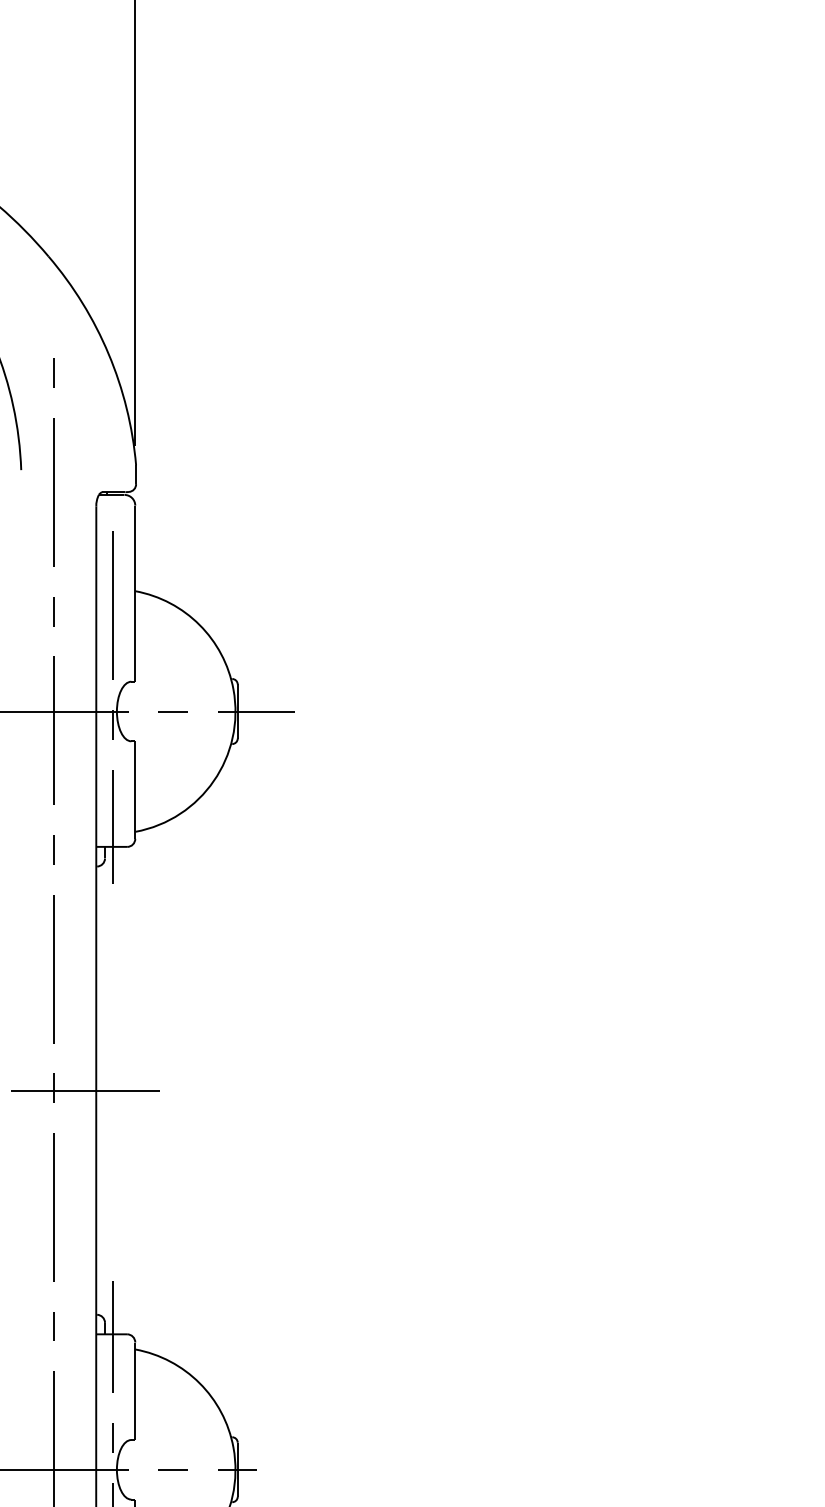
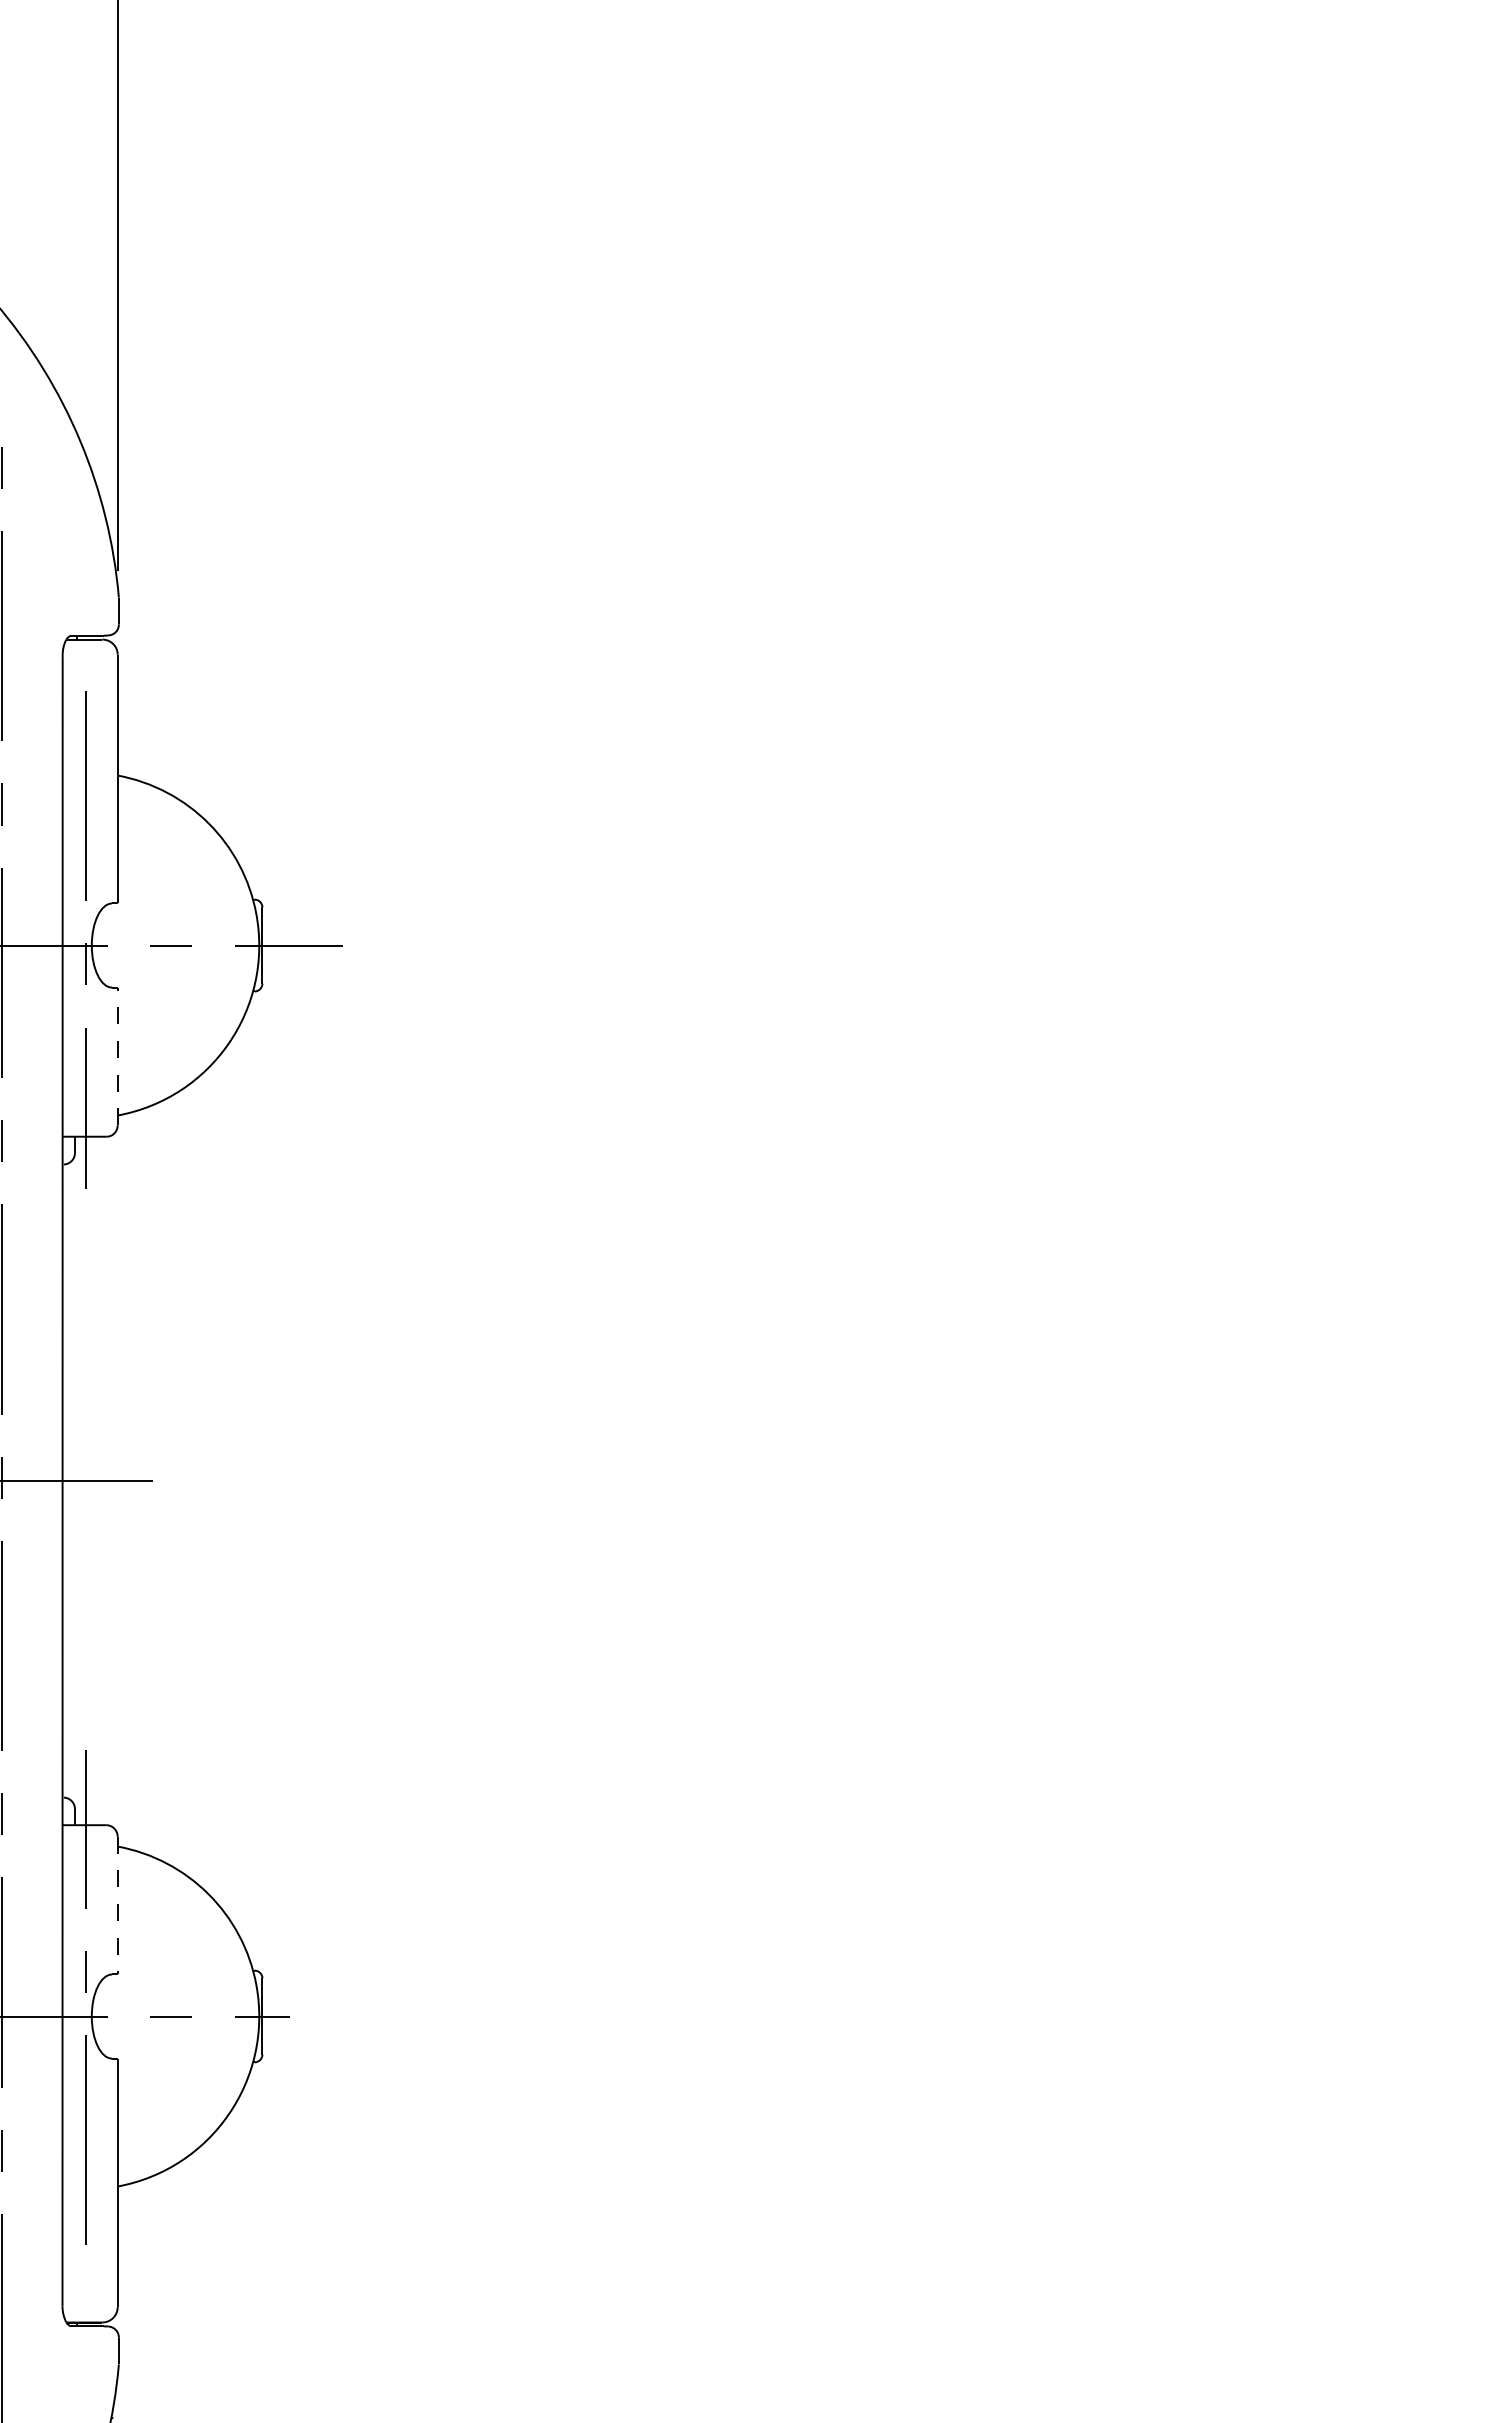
line: (135, 790) -> (117, 1056), solid -> dashed
line: (135, 1391) -> (117, 1905), solid -> dashed

